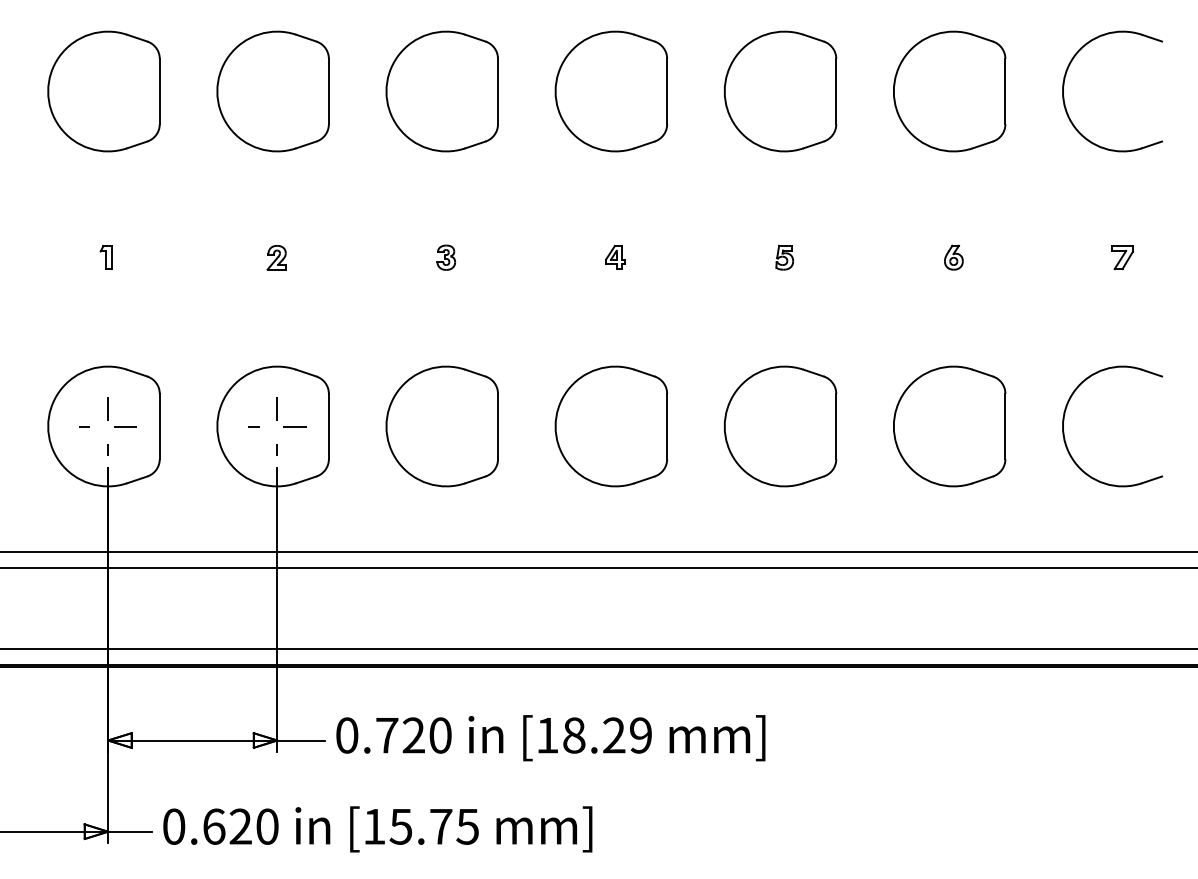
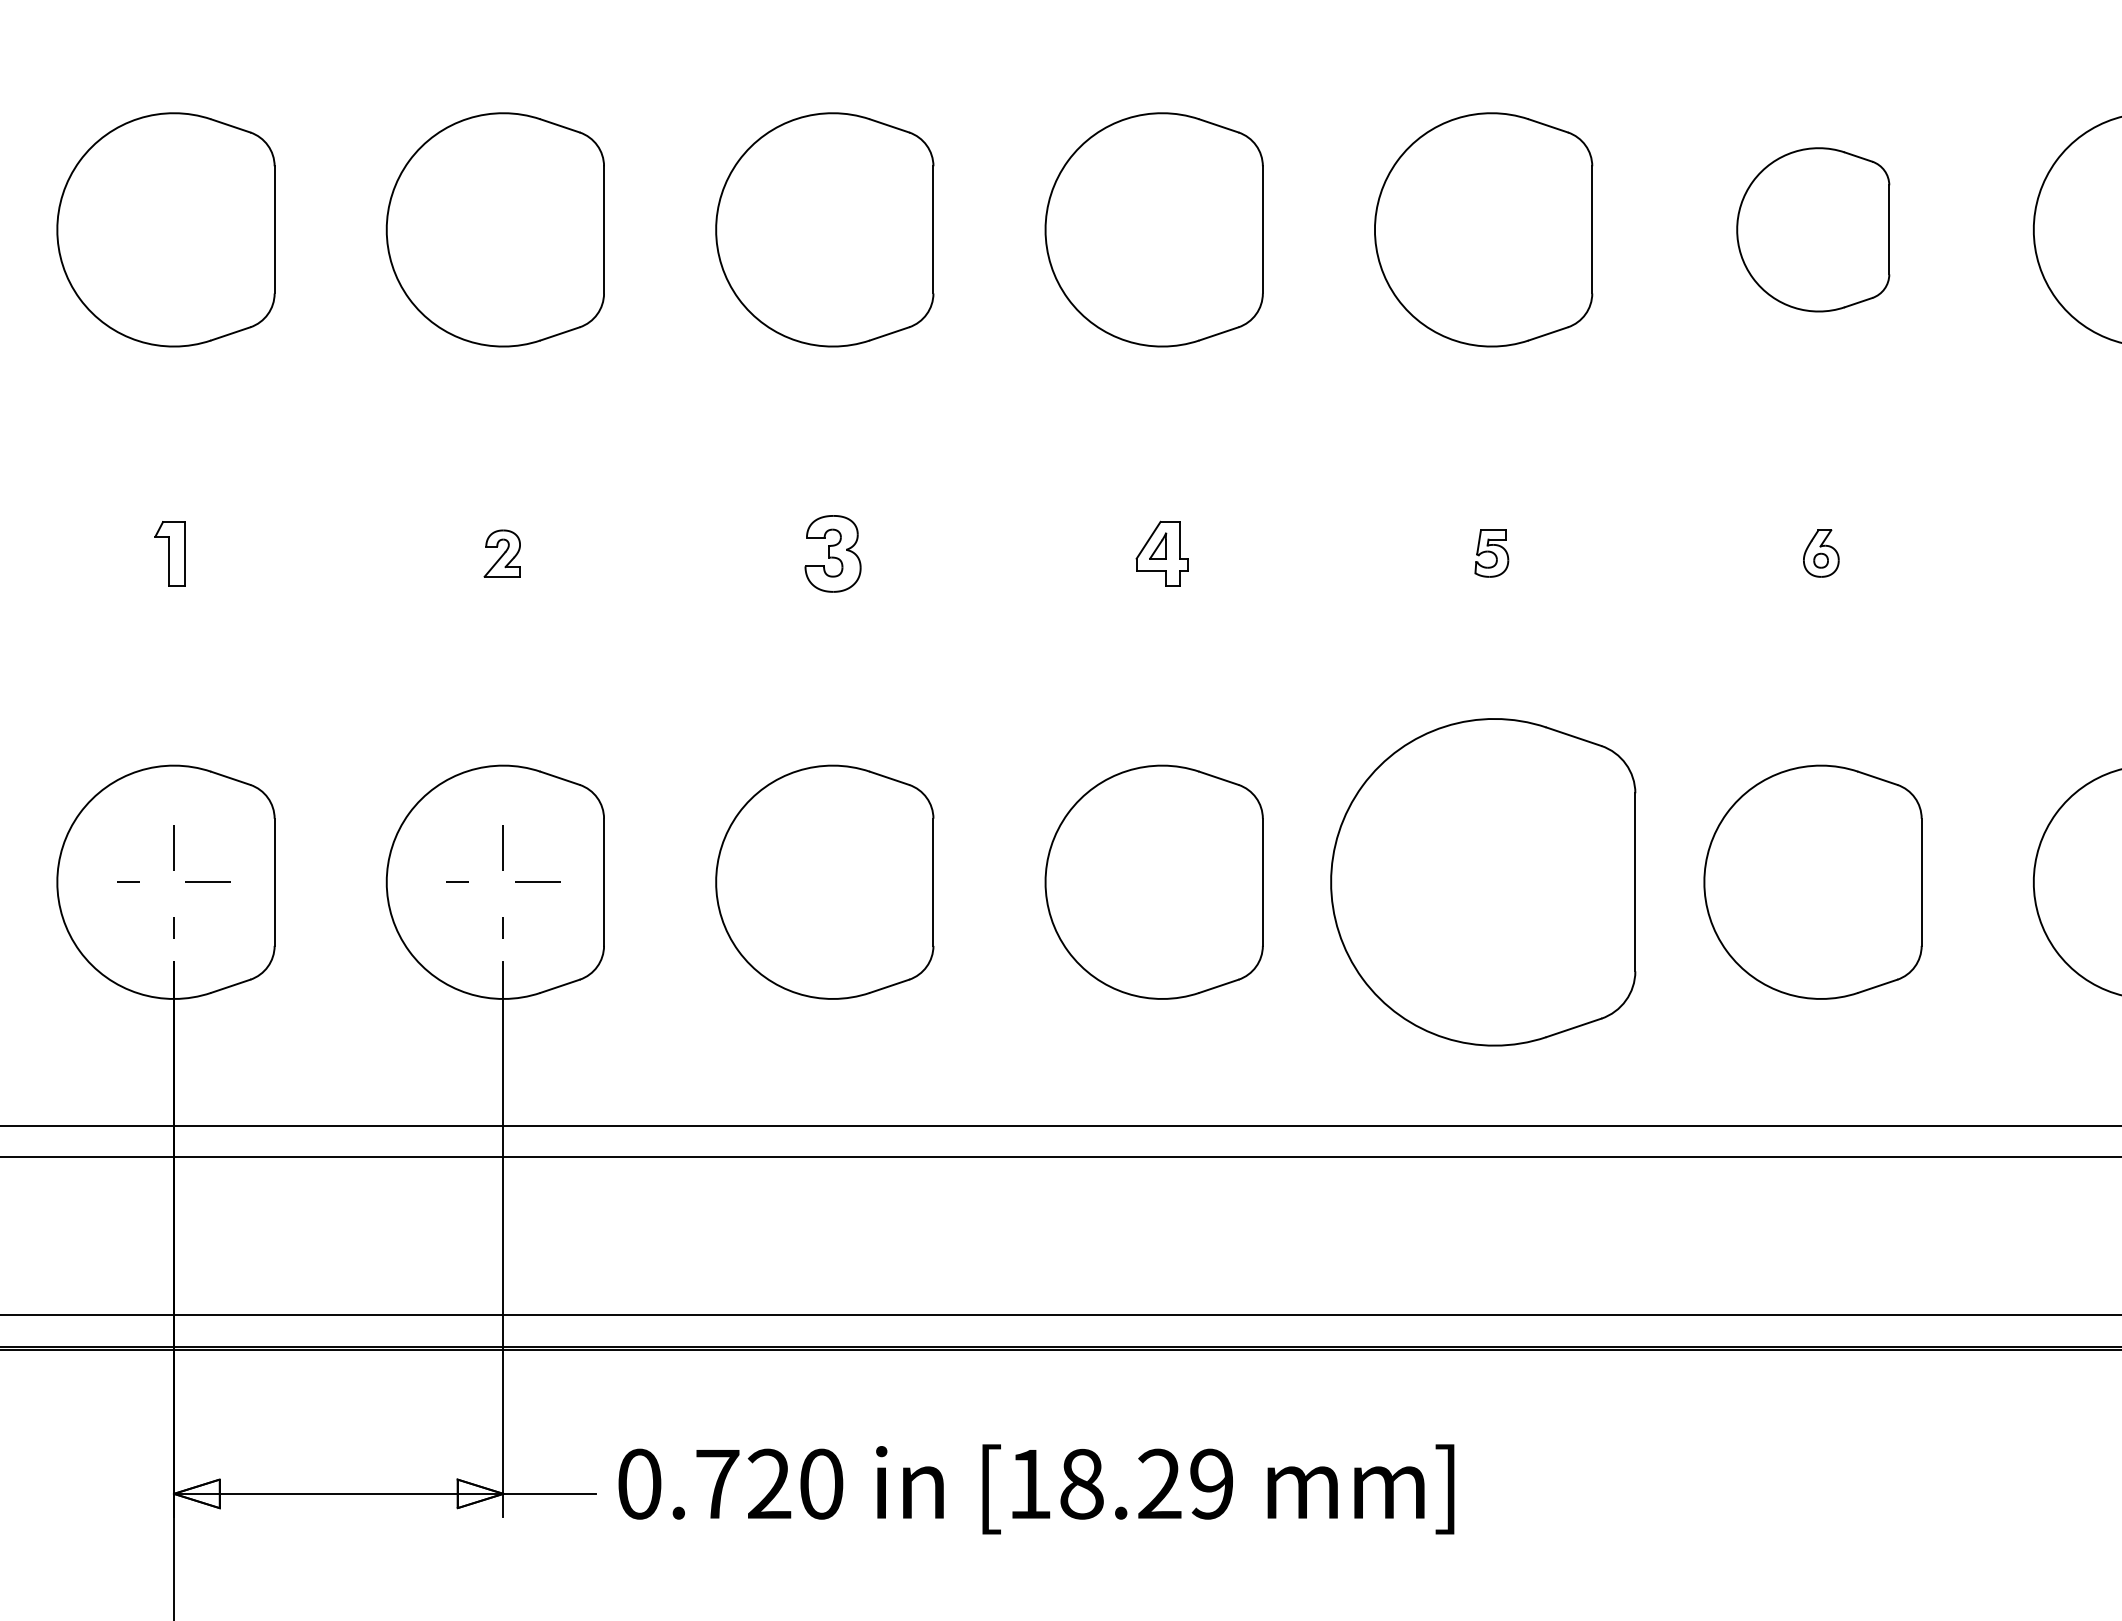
part: (949, 91) -> (1812, 229), size x0.7
part: (105, 257) -> (168, 553), size x1.4
part: (445, 257) -> (831, 553), size x1.6
part: (615, 257) -> (1162, 553), size x1.4
part: (780, 426) -> (1483, 882), size x1.4

